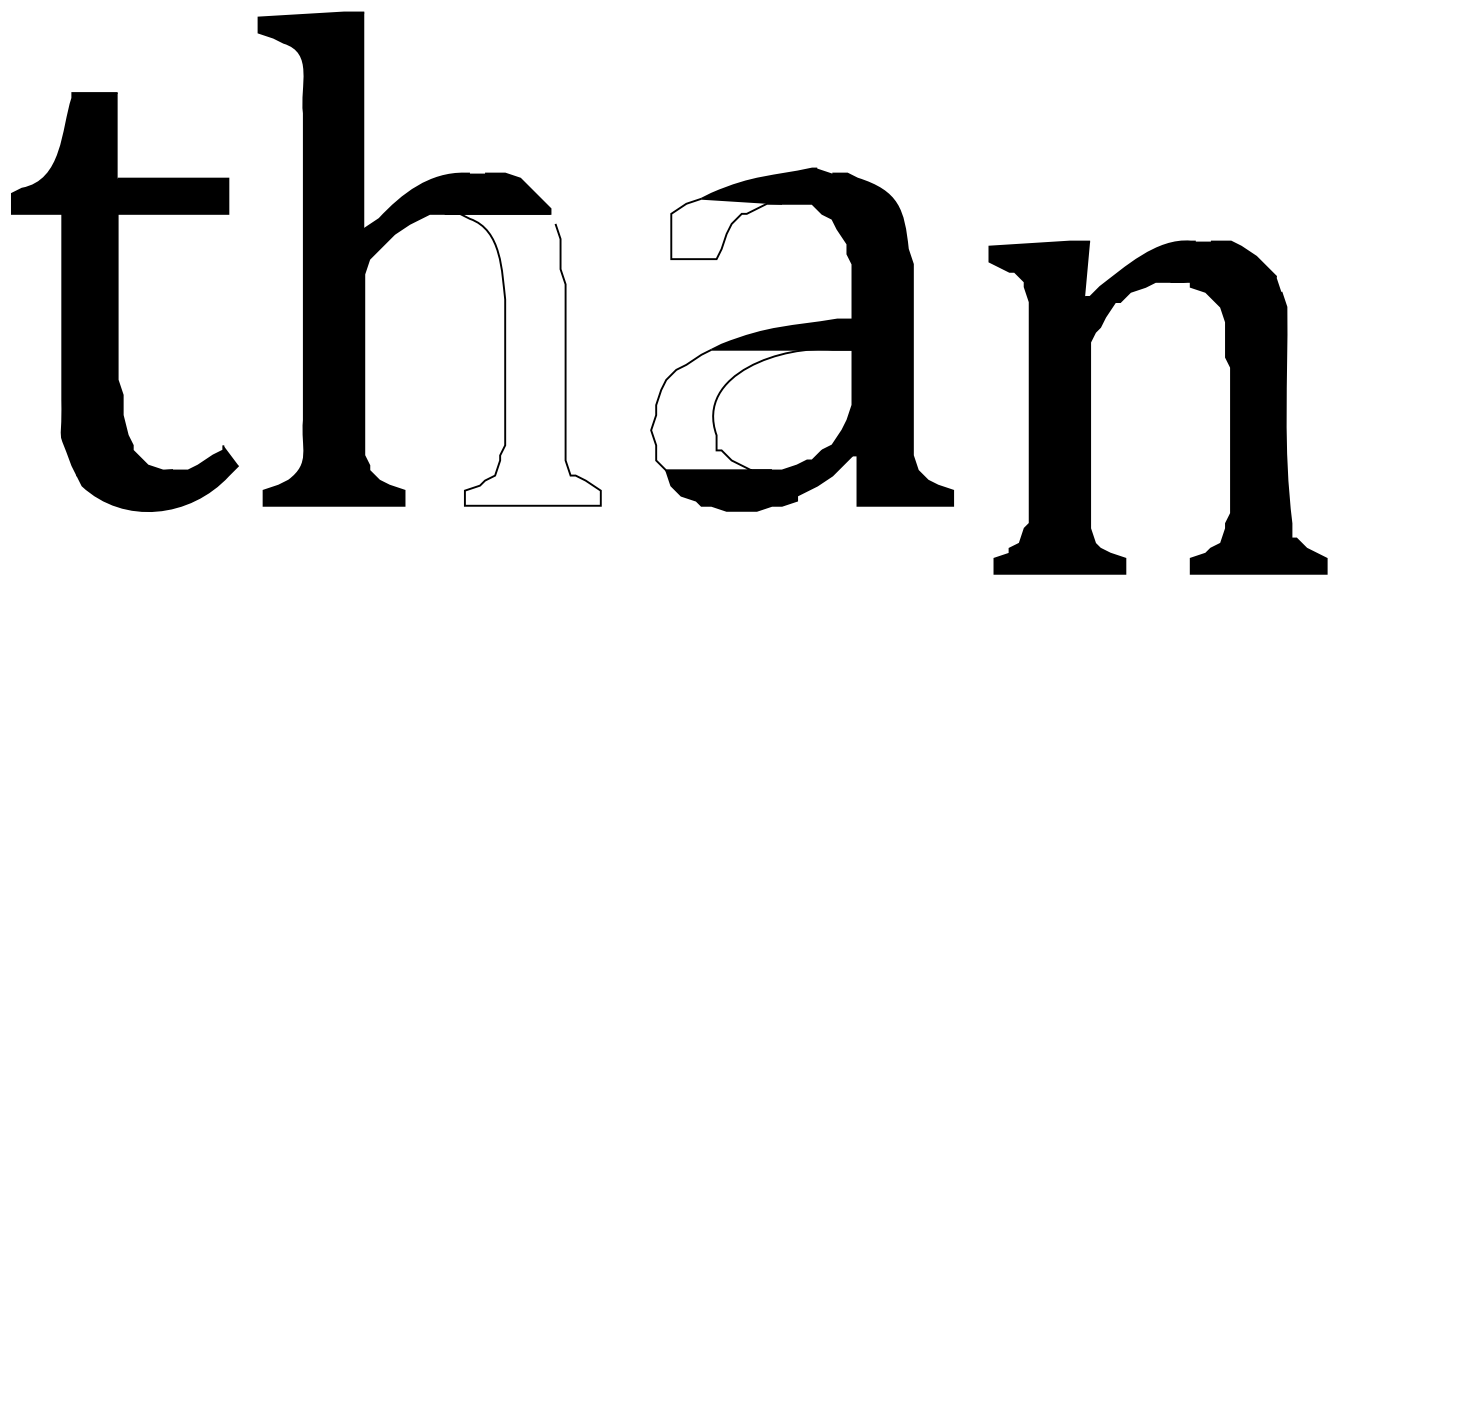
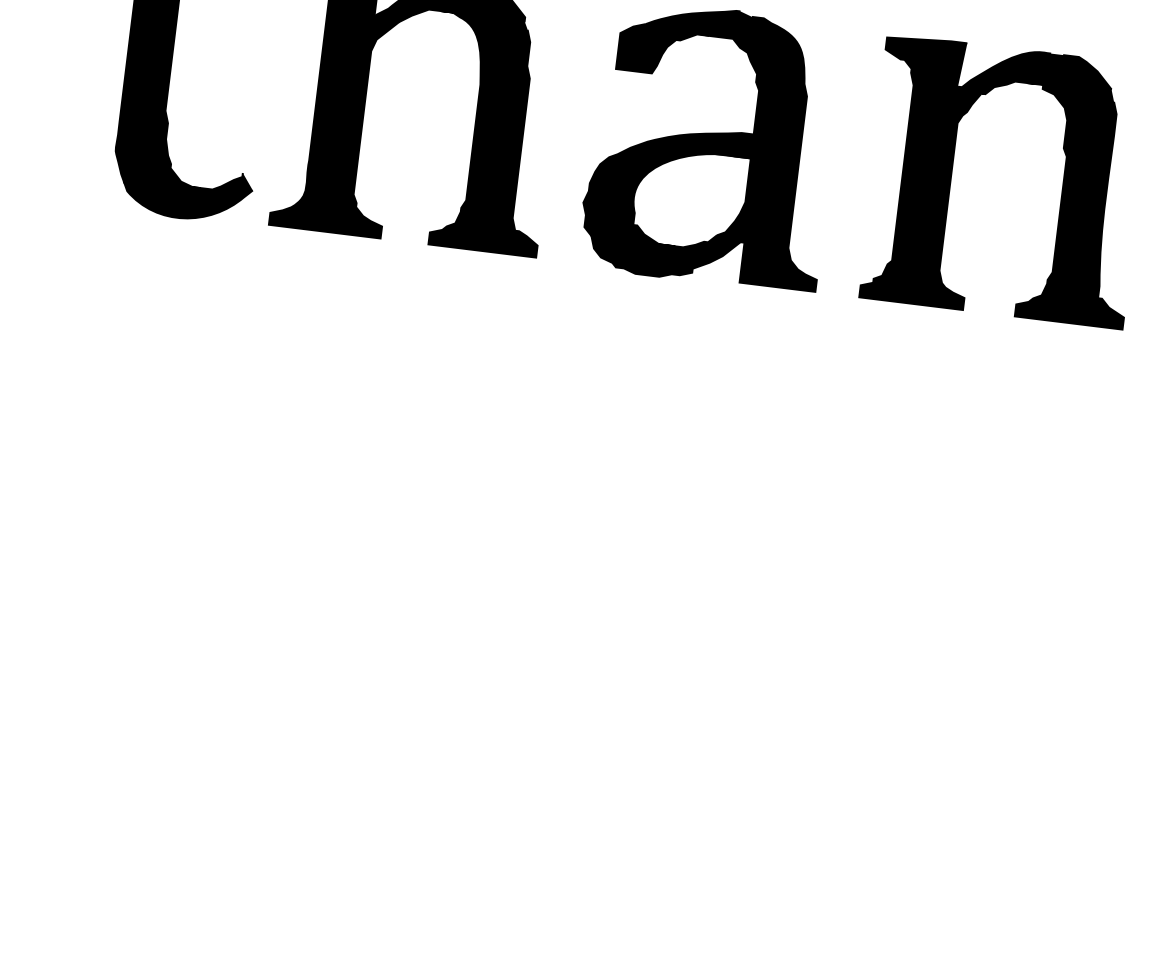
fill: (726, 228) -> (662, 50), added
fill: (522, 359) -> (488, 134), added
part: (1090, 407) -> (951, 174), moved
fill: (751, 409) -> (664, 195), added

